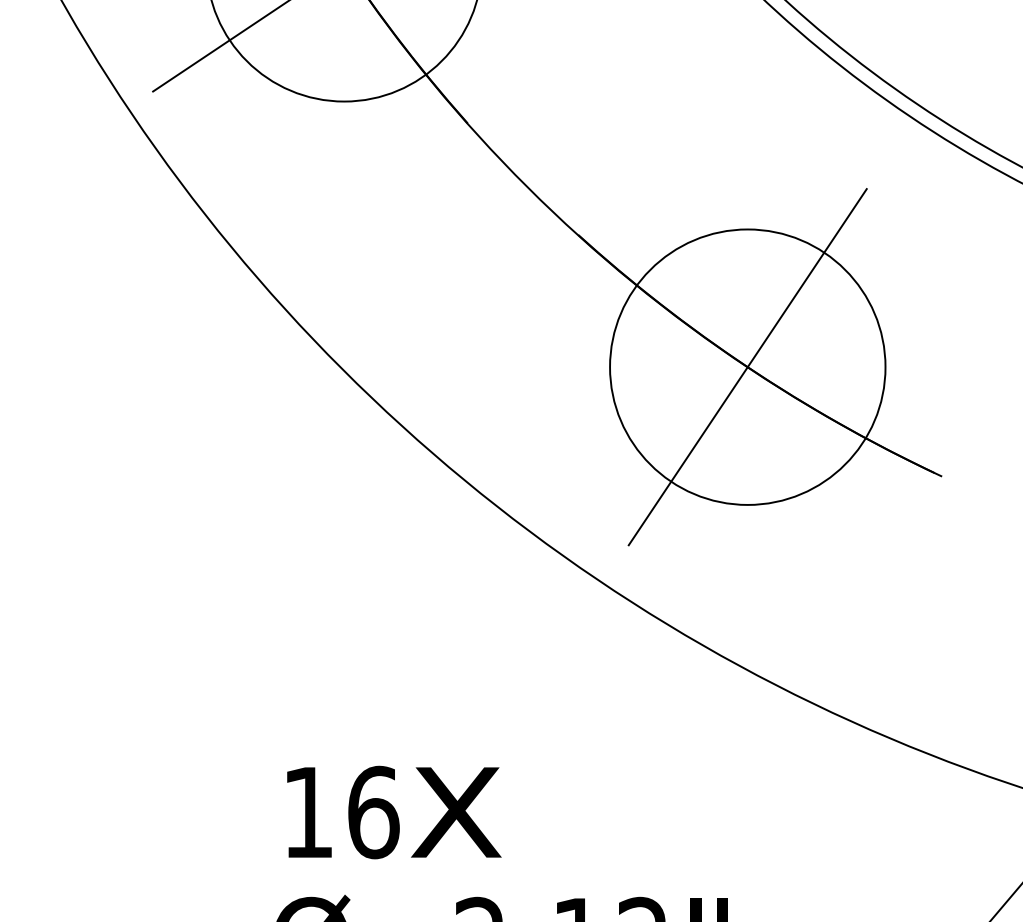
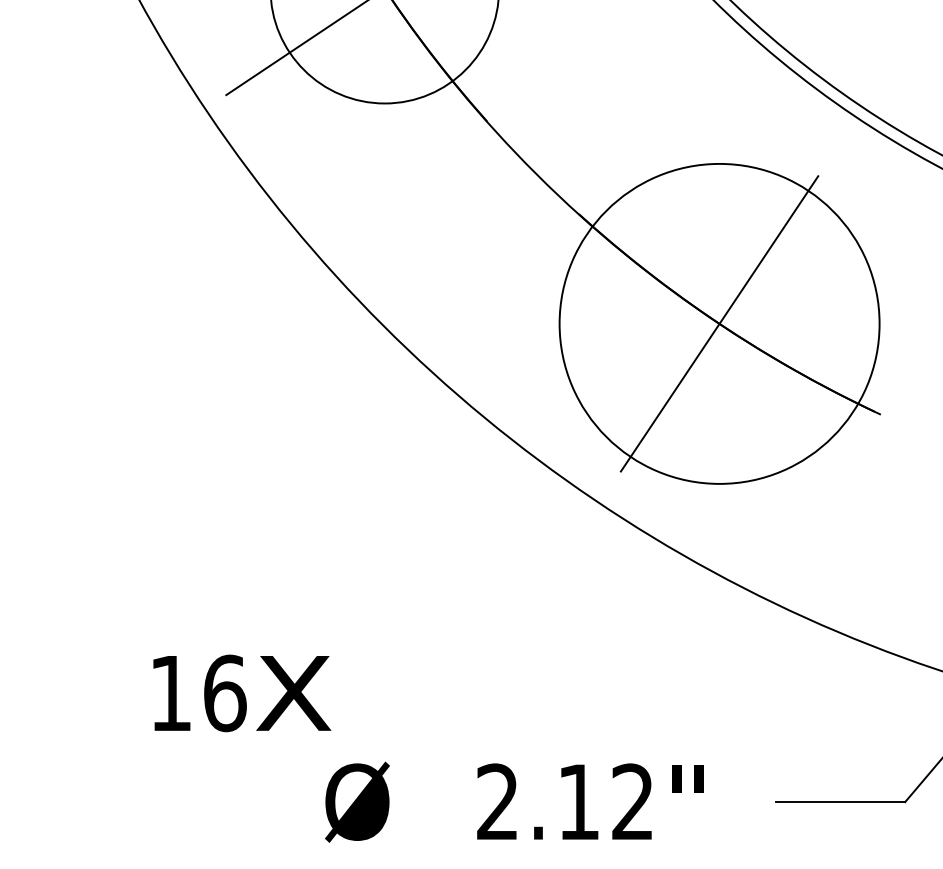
circle: (747, 366) -> (719, 323), size x1.4
text: (394, 812) -> (242, 693), moved

